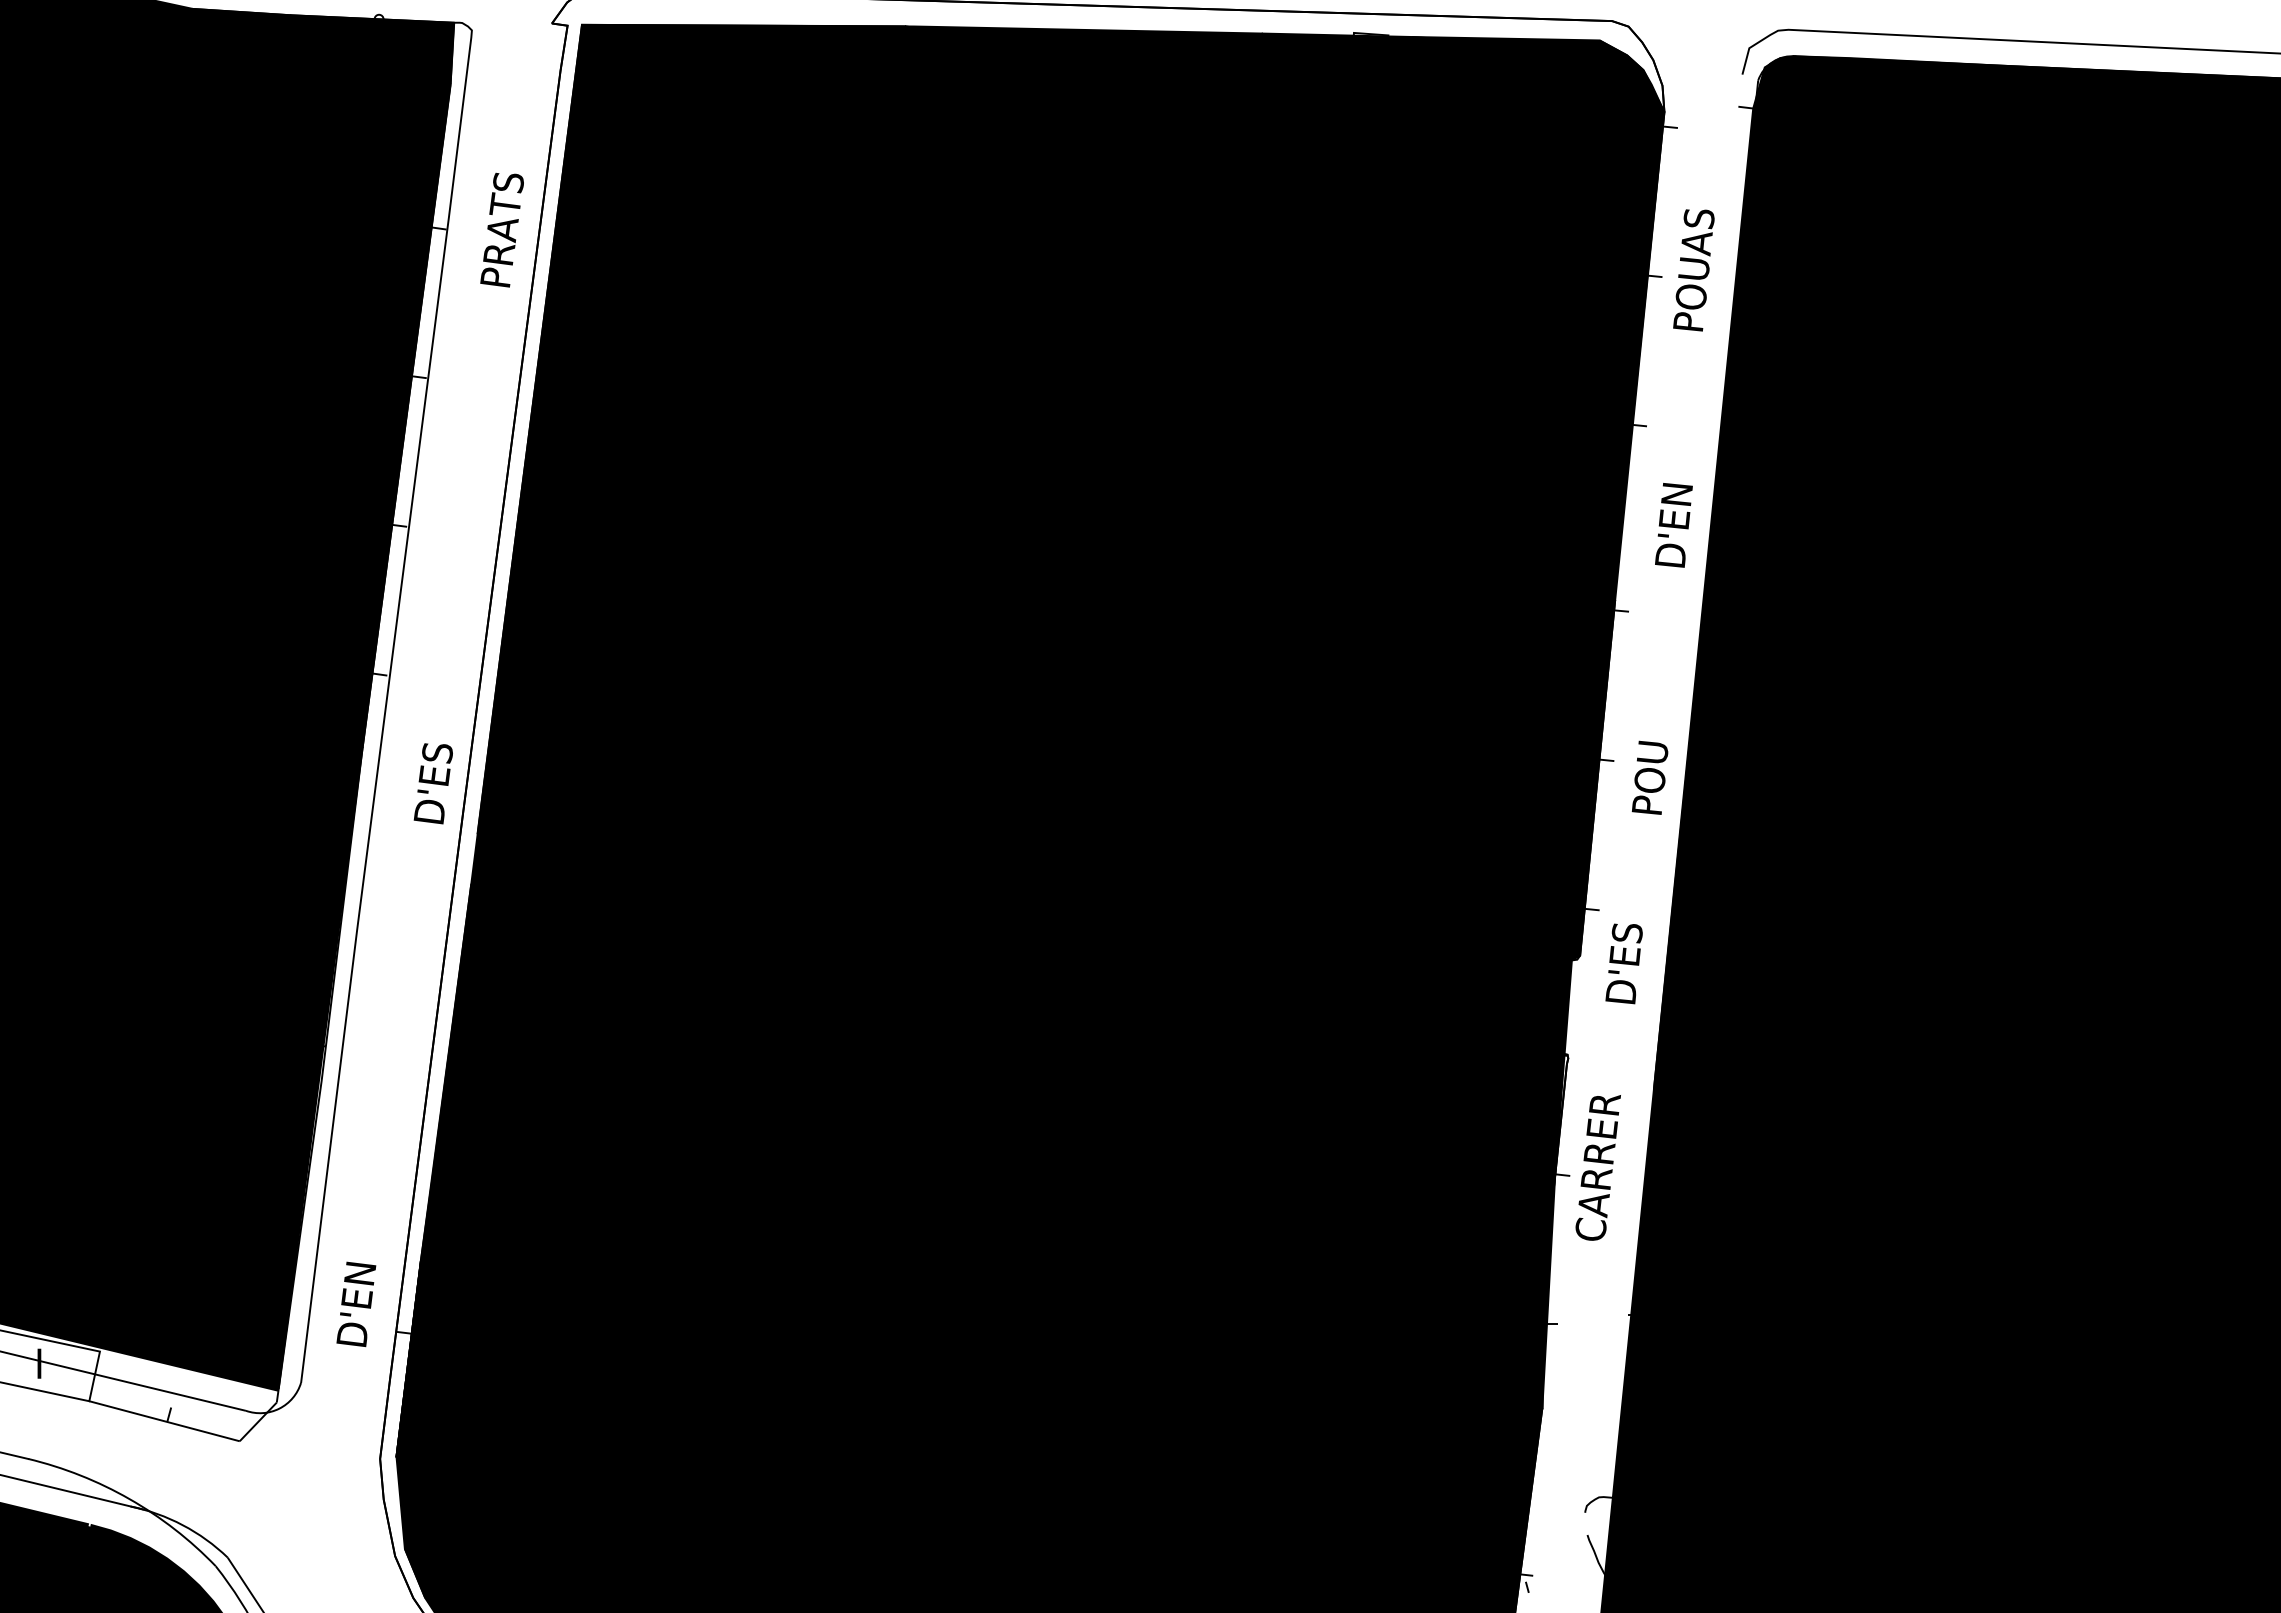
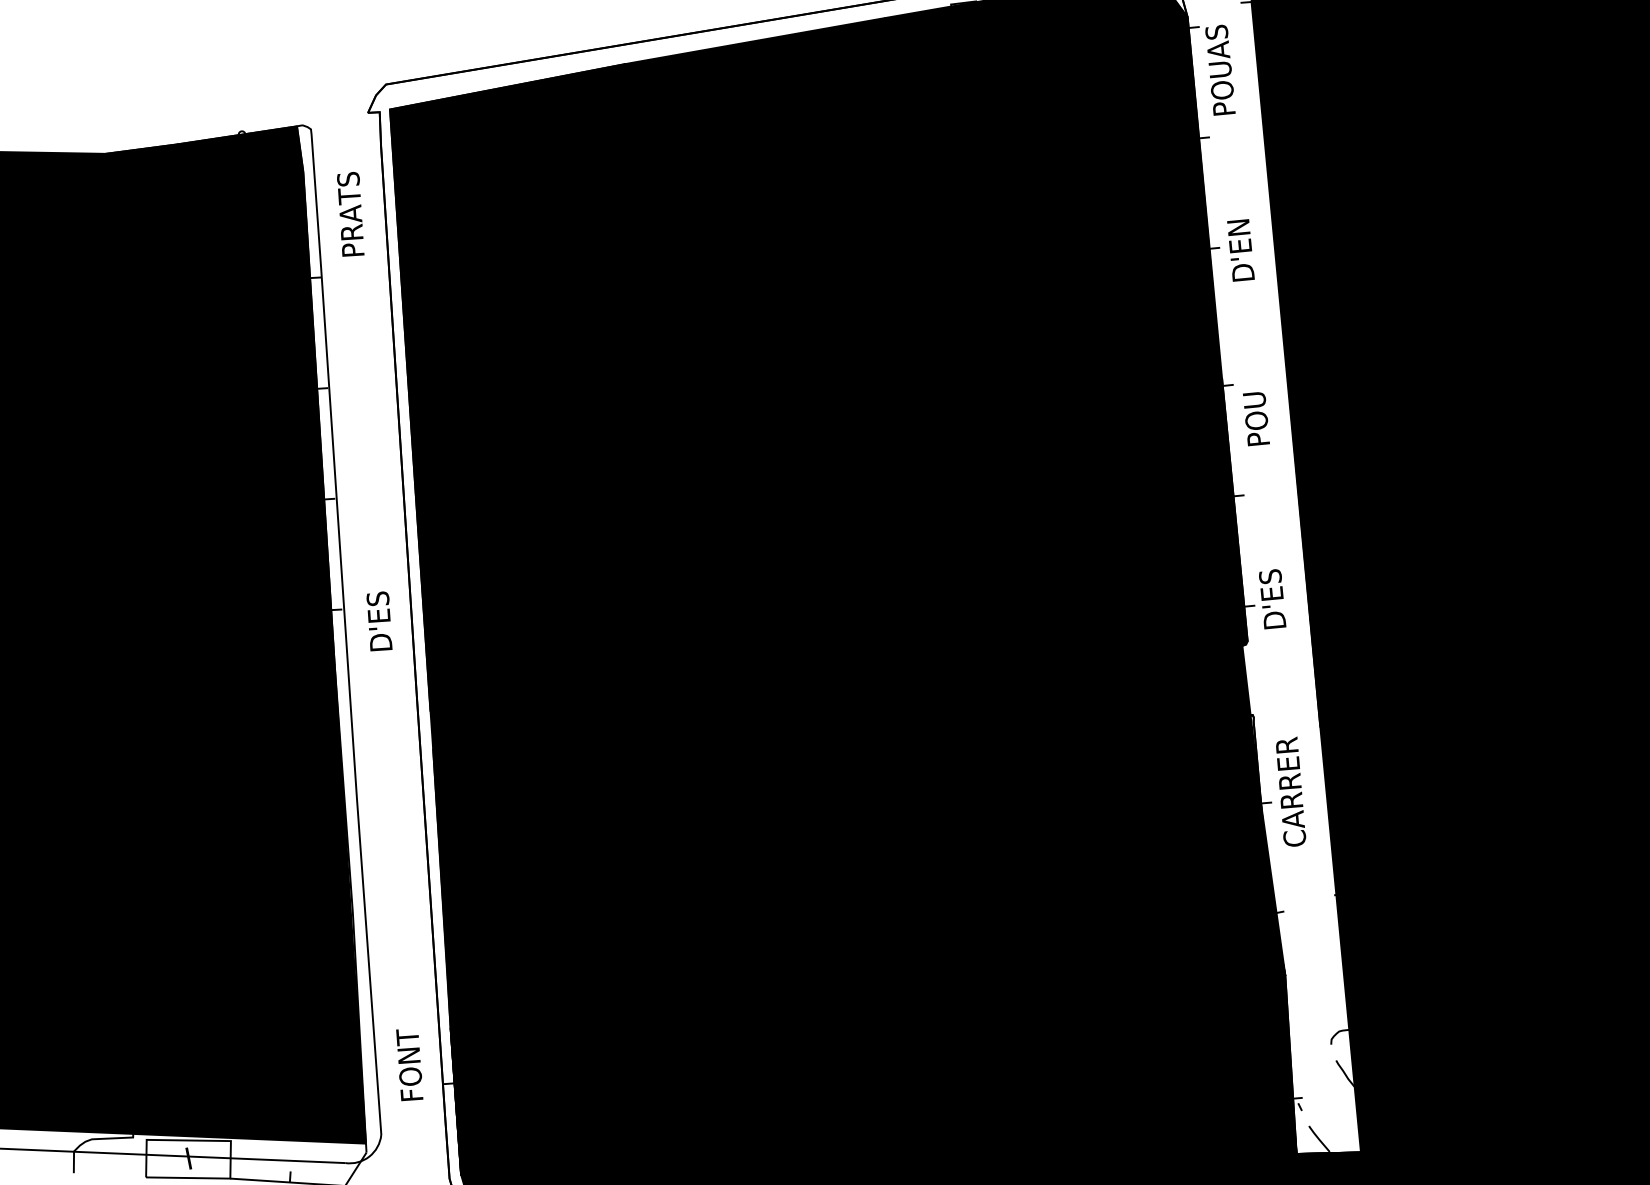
text: (501, 229) -> (350, 214), moved
text: (1693, 270) -> (1220, 70), moved
text: (1673, 525) -> (1240, 250), moved
text: (1649, 777) -> (1255, 418), moved
text: (432, 783) -> (378, 621), moved
text: (1623, 963) -> (1272, 599), moved
text: (356, 1295) -> (408, 1063), D'EN -> FONT

